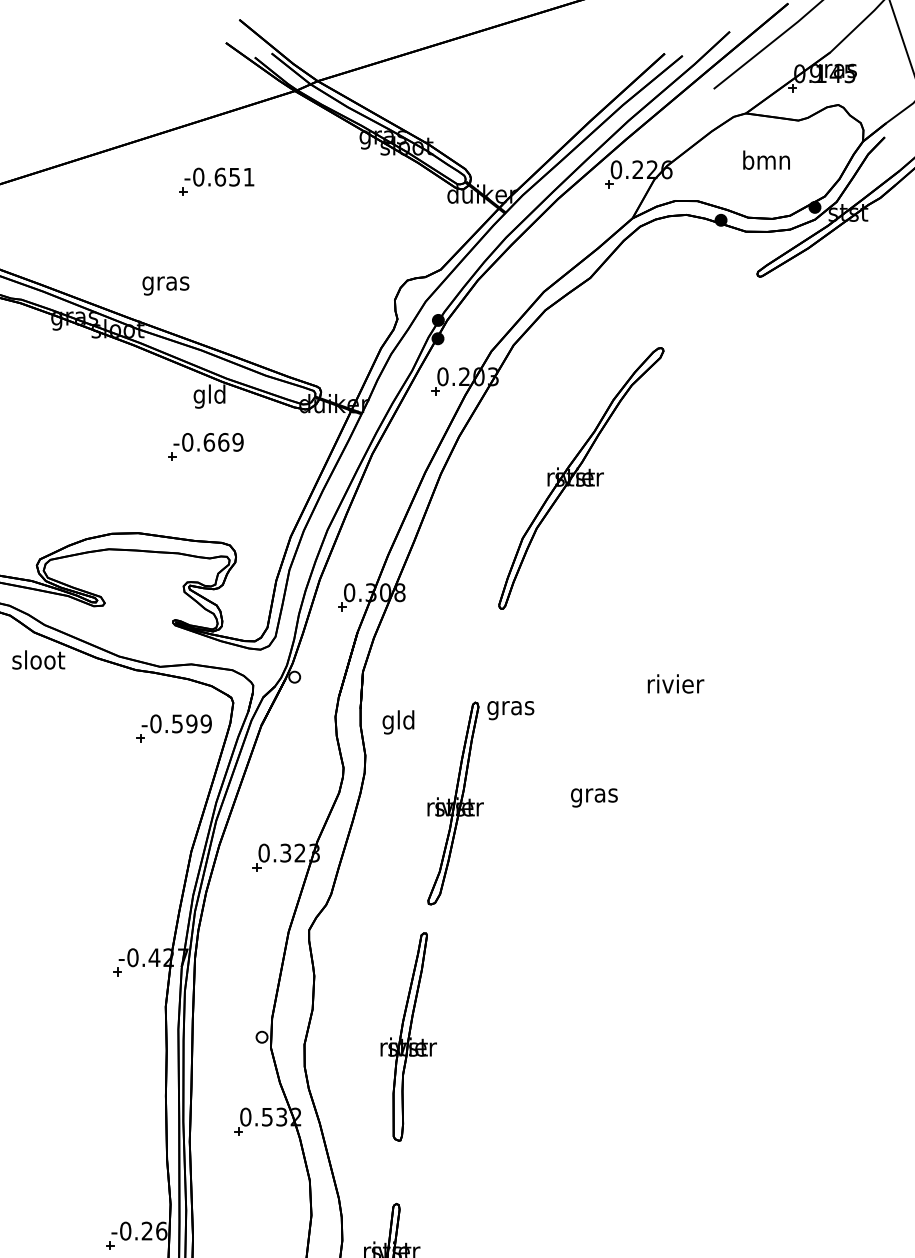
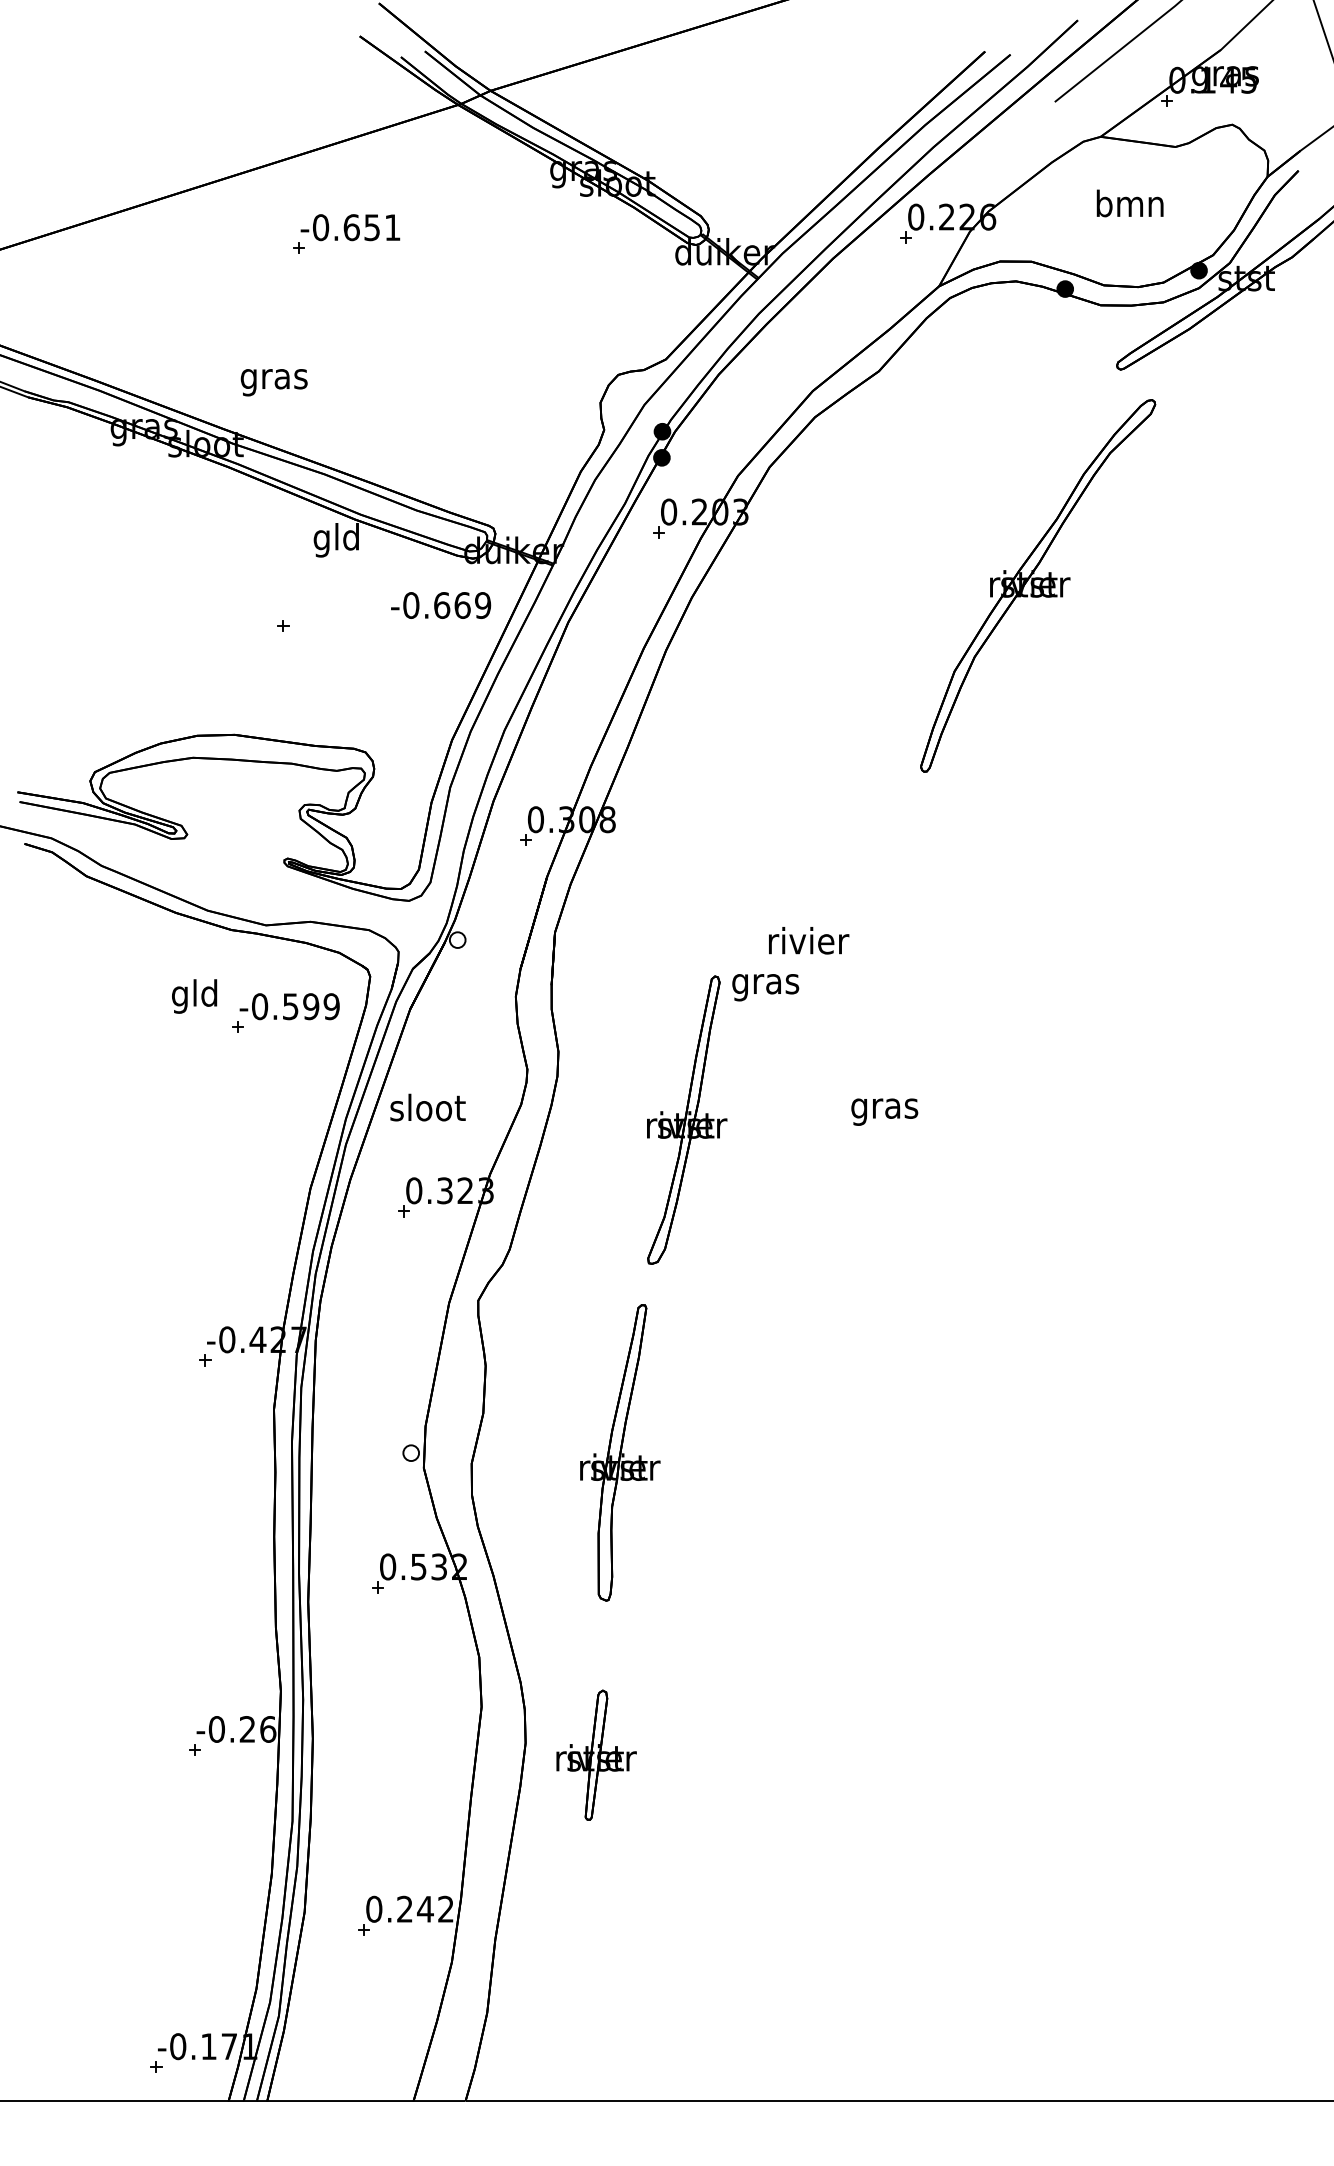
text: (208, 442) -> (441, 605), moved
part: (581, 478) -> (1038, 585), moved
text: (38, 659) -> (427, 1107), moved
text: (676, 683) -> (809, 940), moved
text: (398, 722) -> (194, 996), moved

